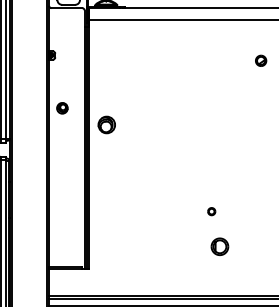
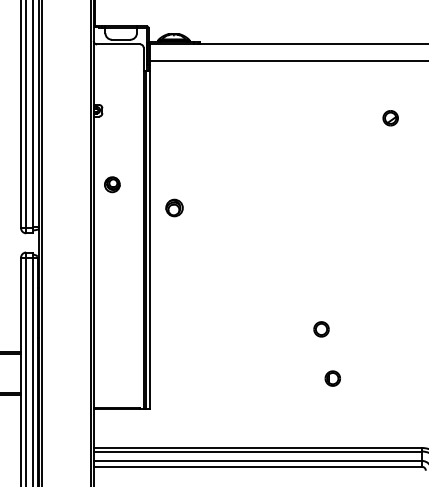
part: (106, 124) -> (174, 207), size x0.71
part: (211, 211) -> (321, 329), size x1.43
part: (219, 246) -> (332, 378), size x0.62

